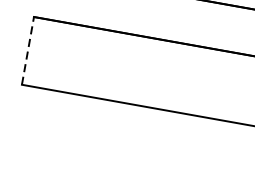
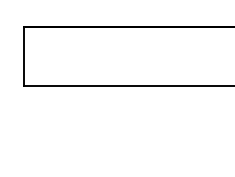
line: (28, 51) -> (24, 56), dashed -> solid

